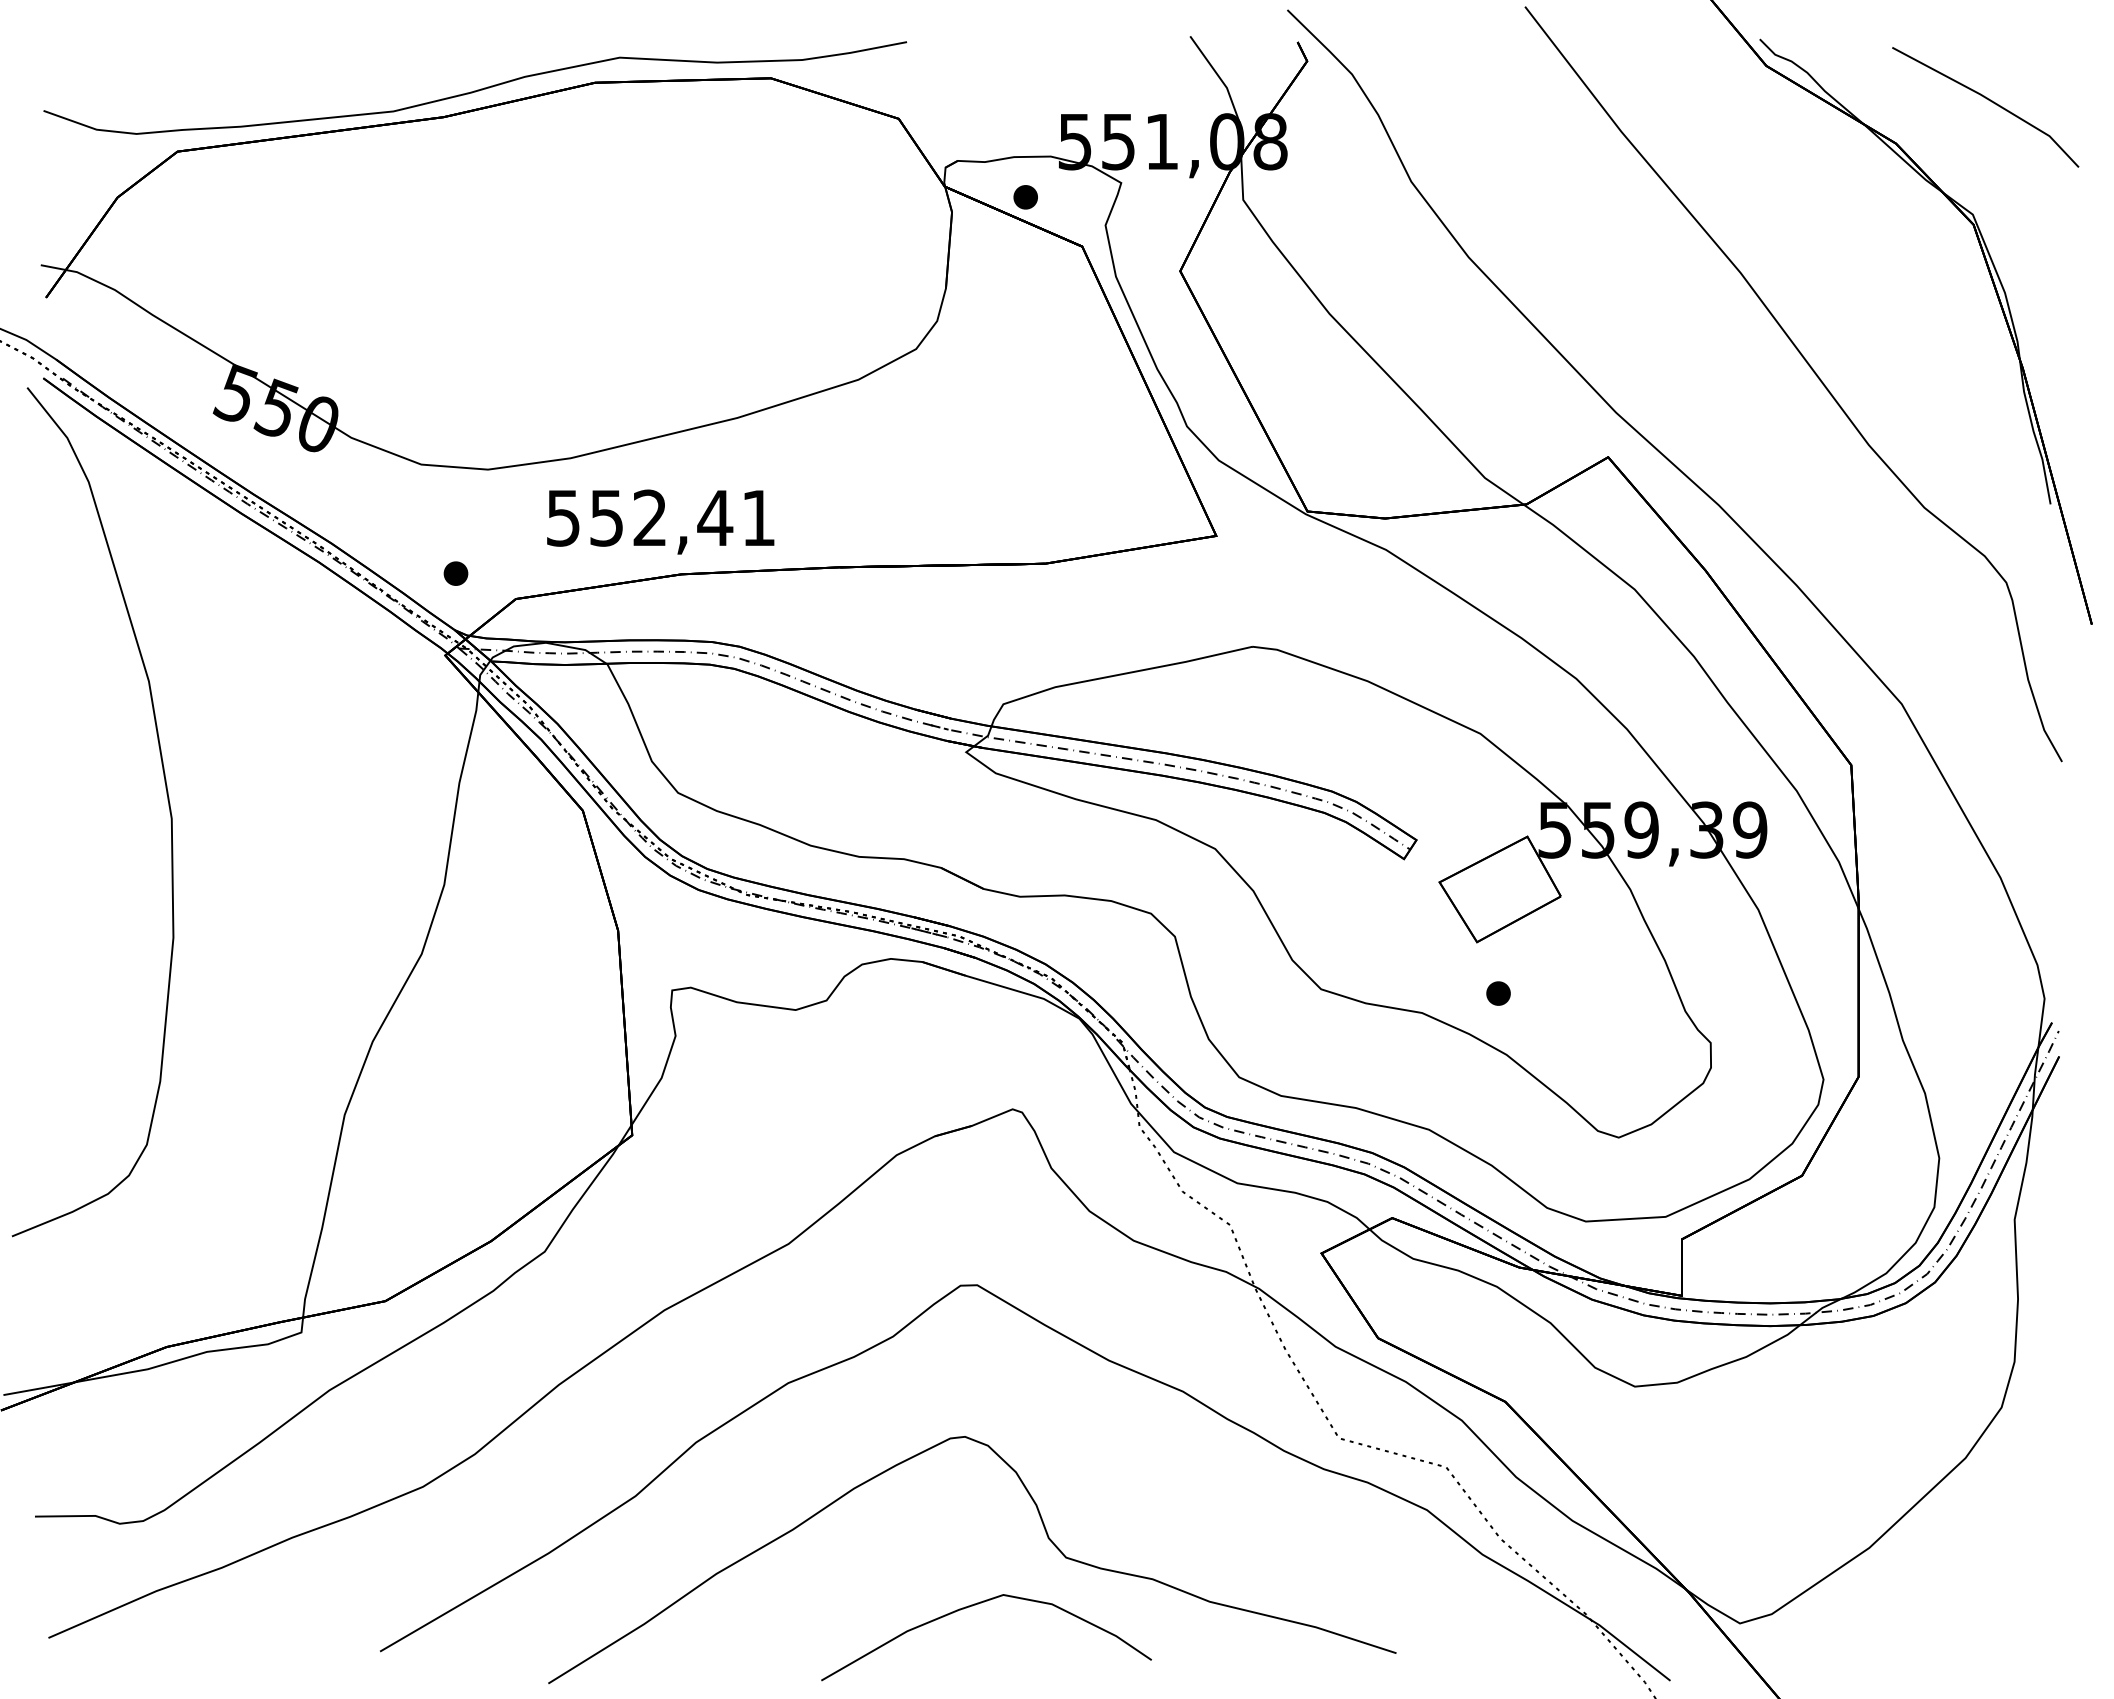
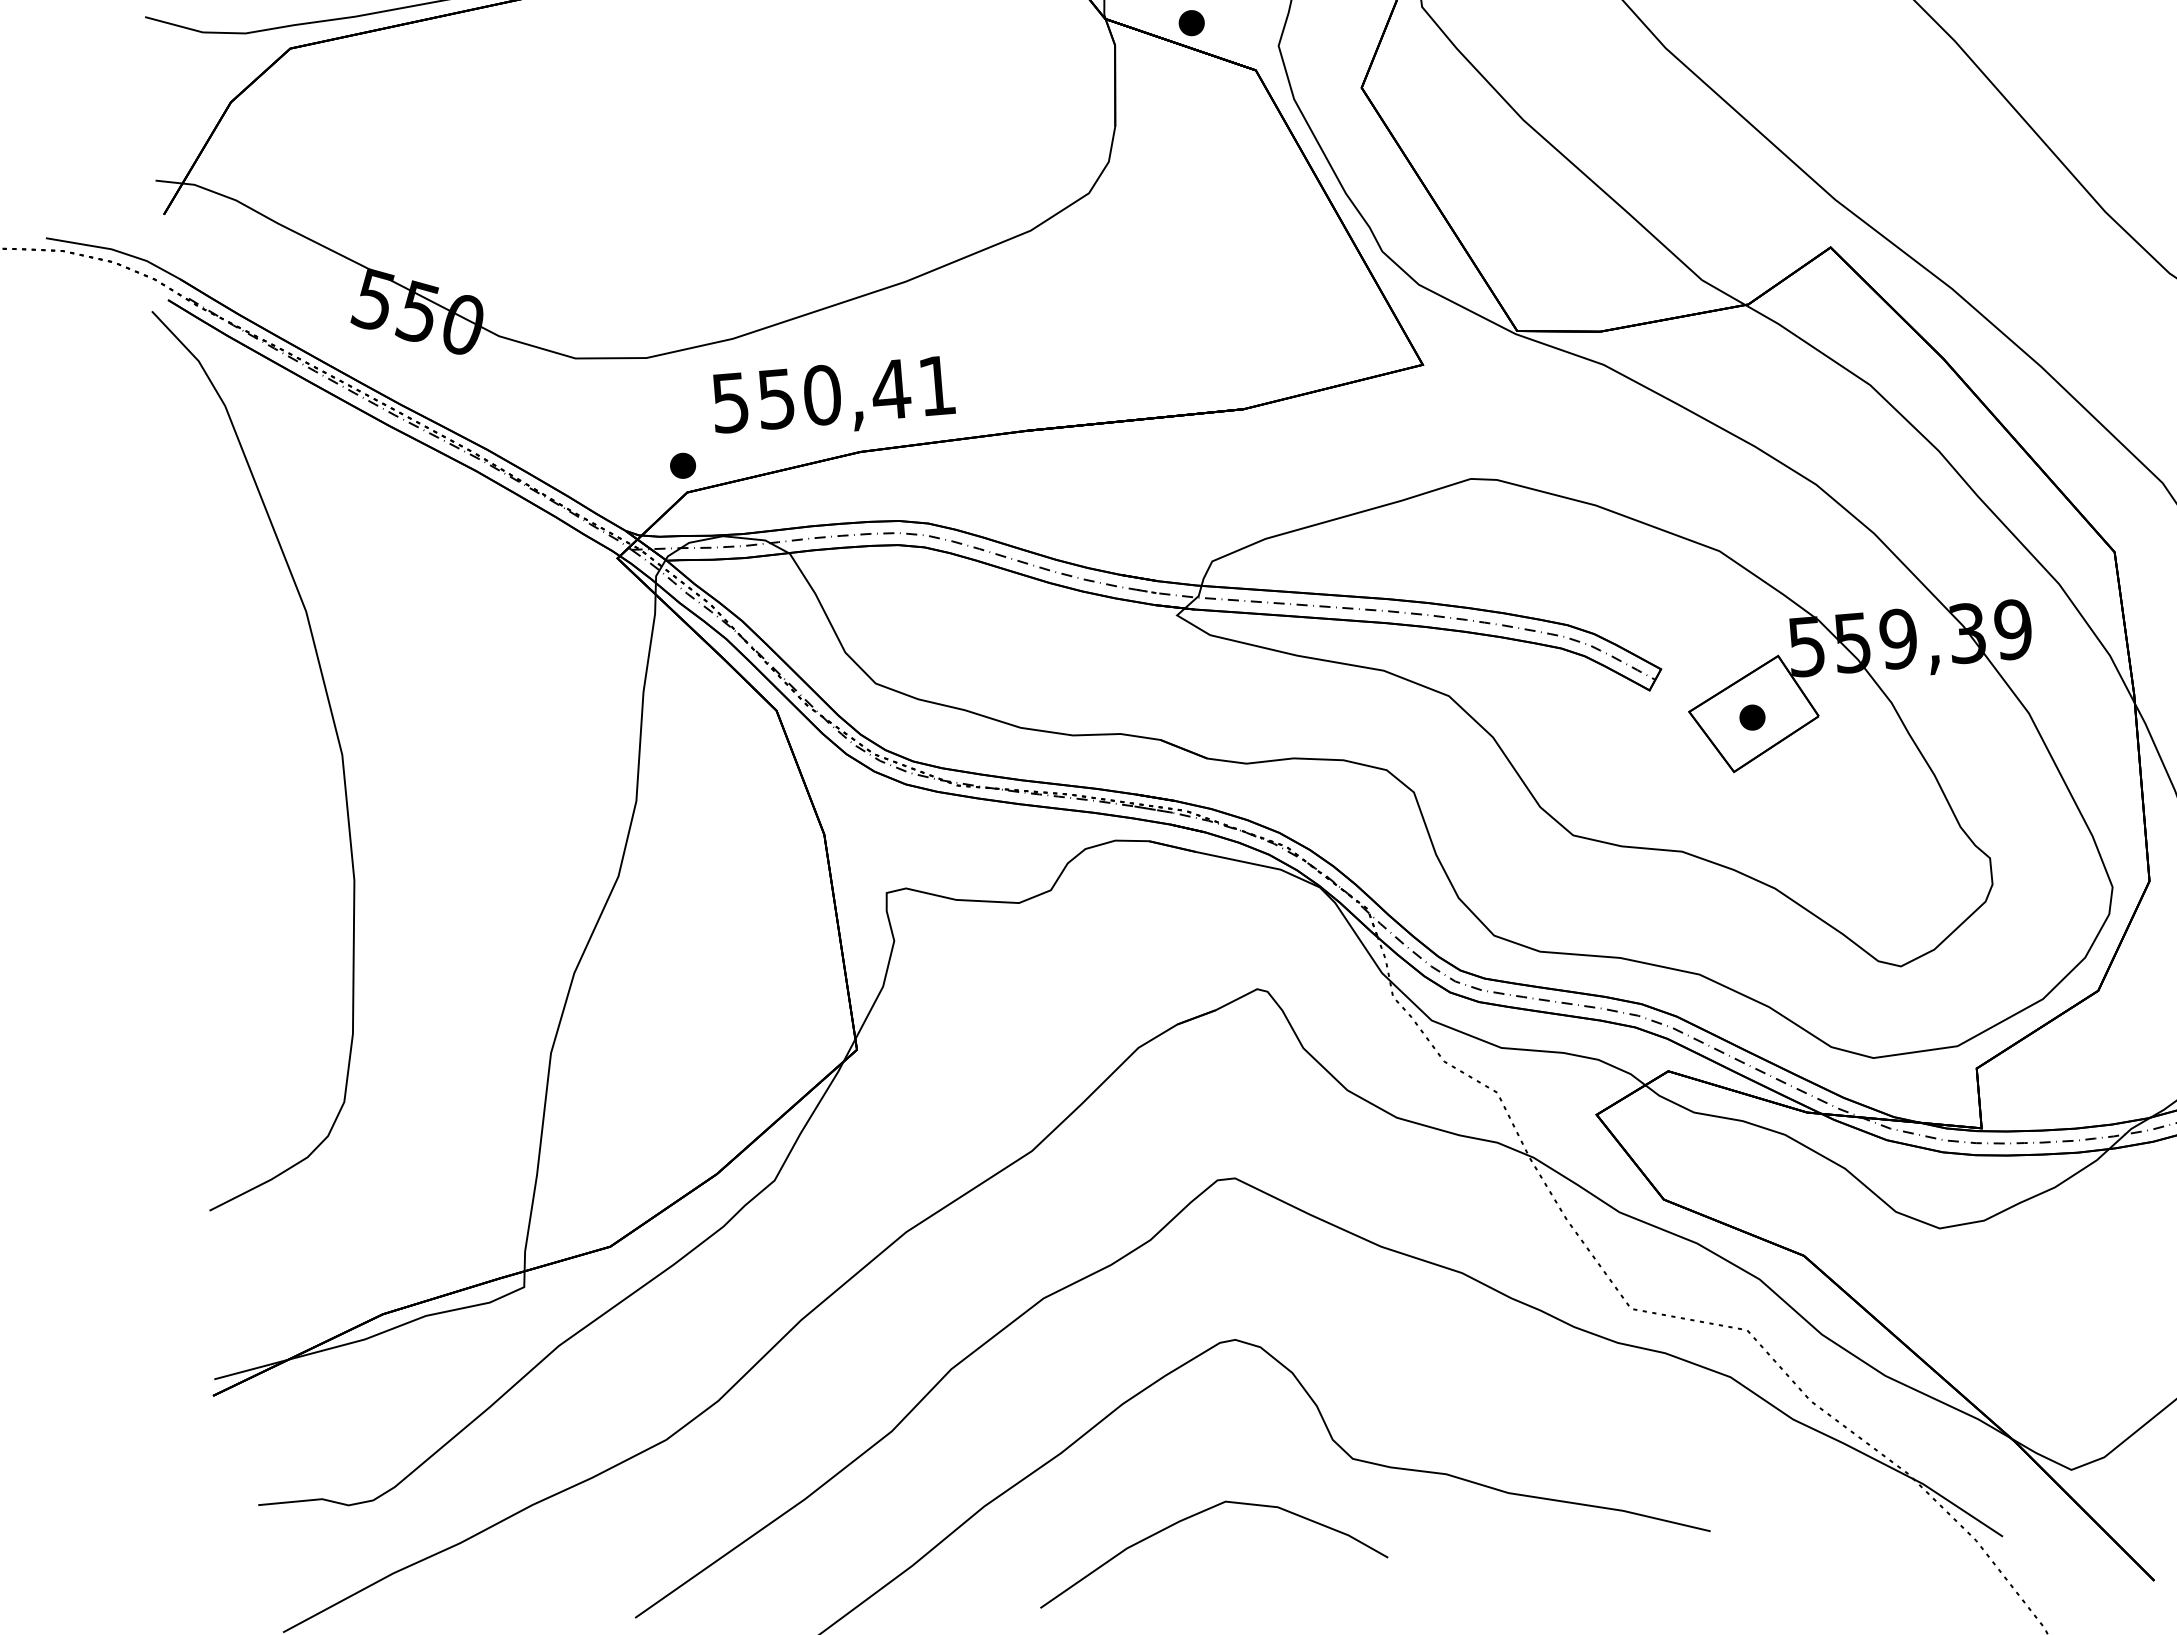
text: (650, 517) -> (822, 394), 552,41 -> 550,41
part: (455, 573) -> (682, 465), moved
part: (1498, 993) -> (1752, 717), moved
curve: (975, 1605) -> (1197, 1515), moved

